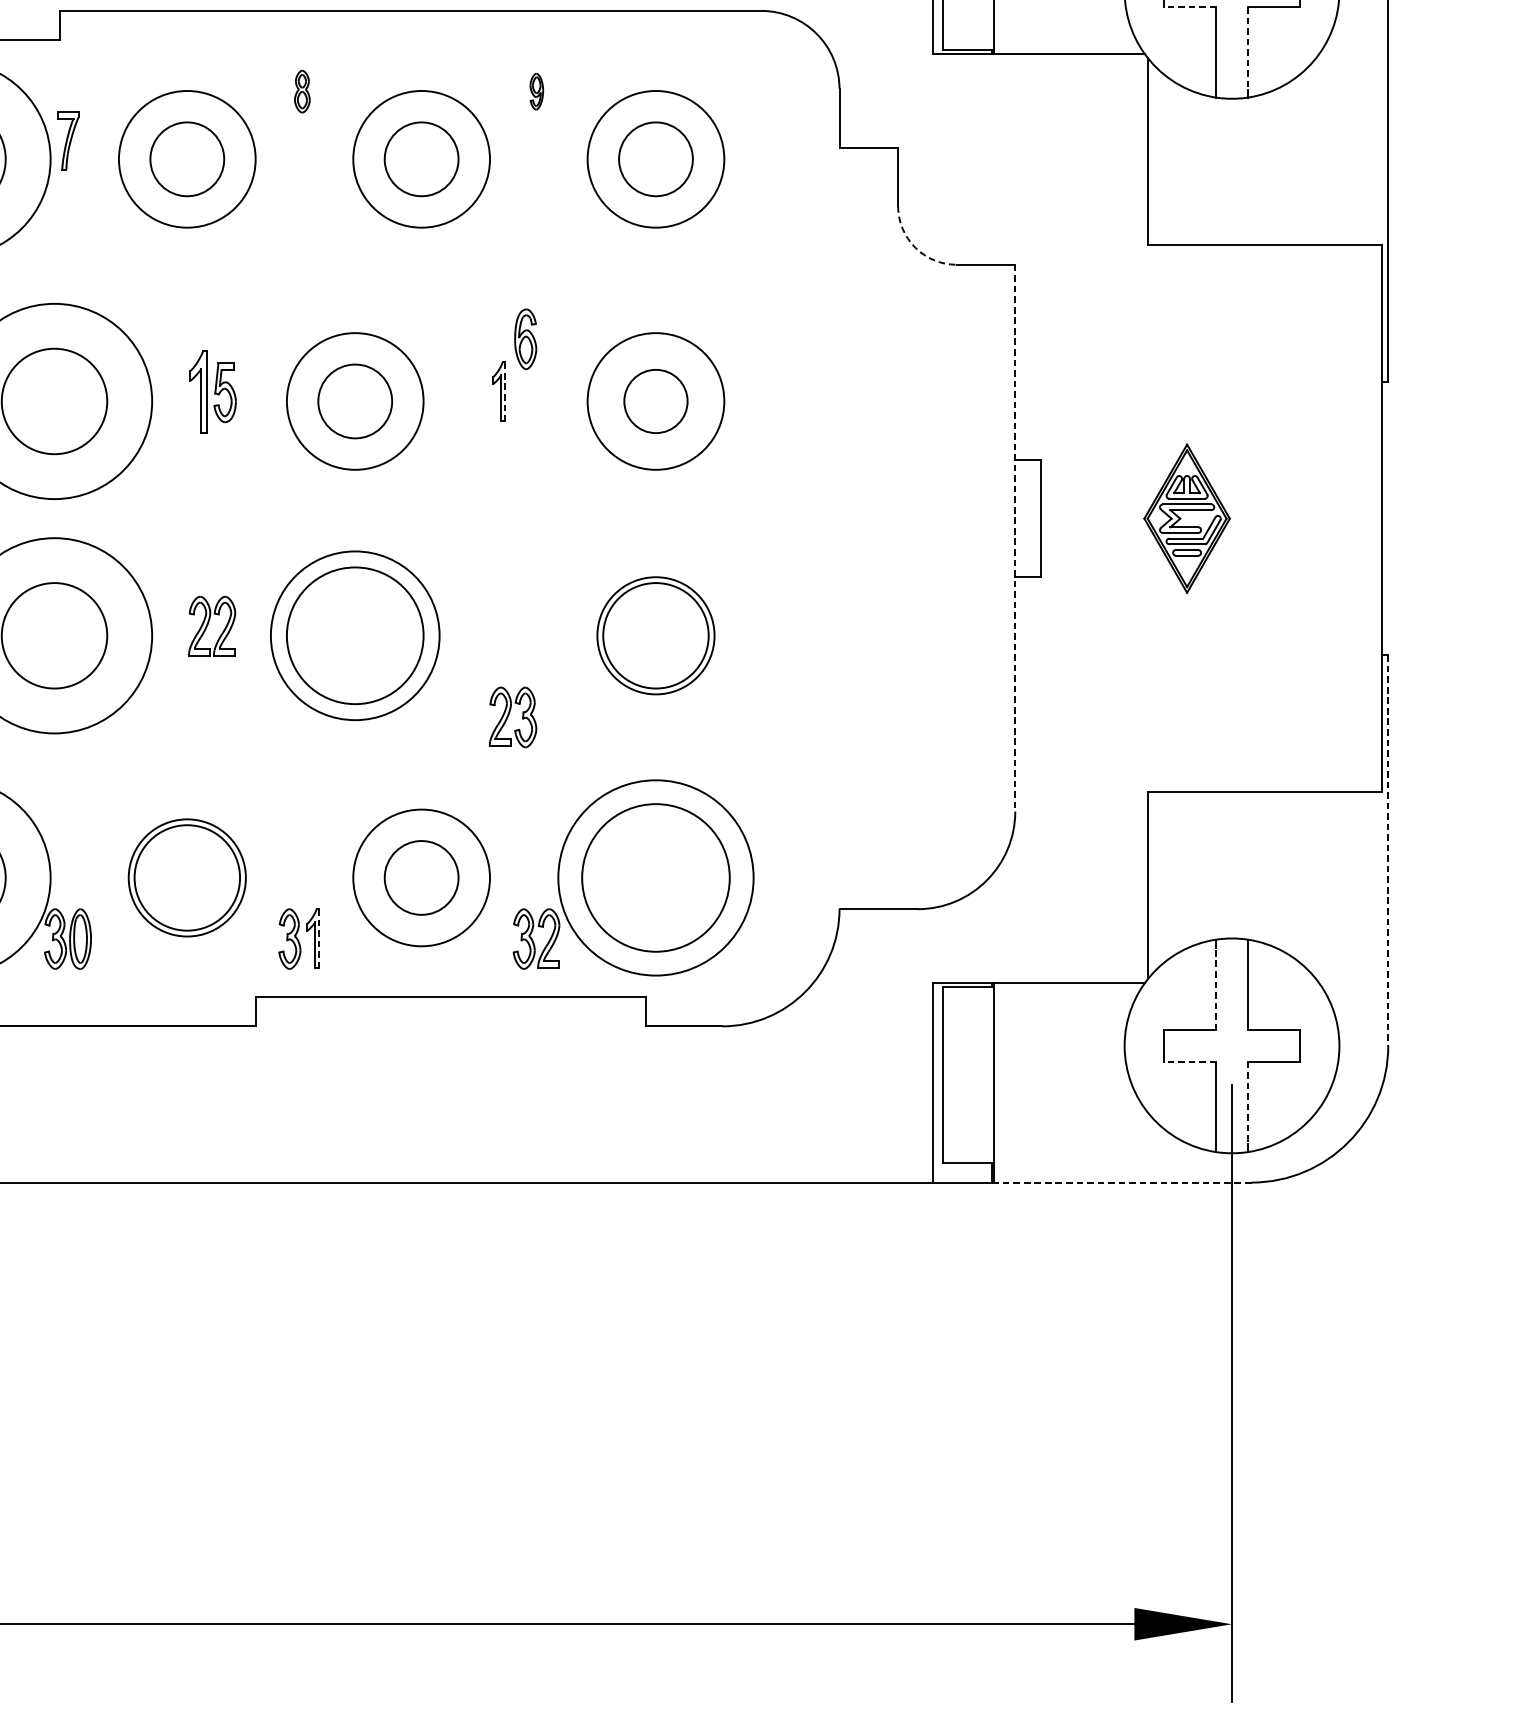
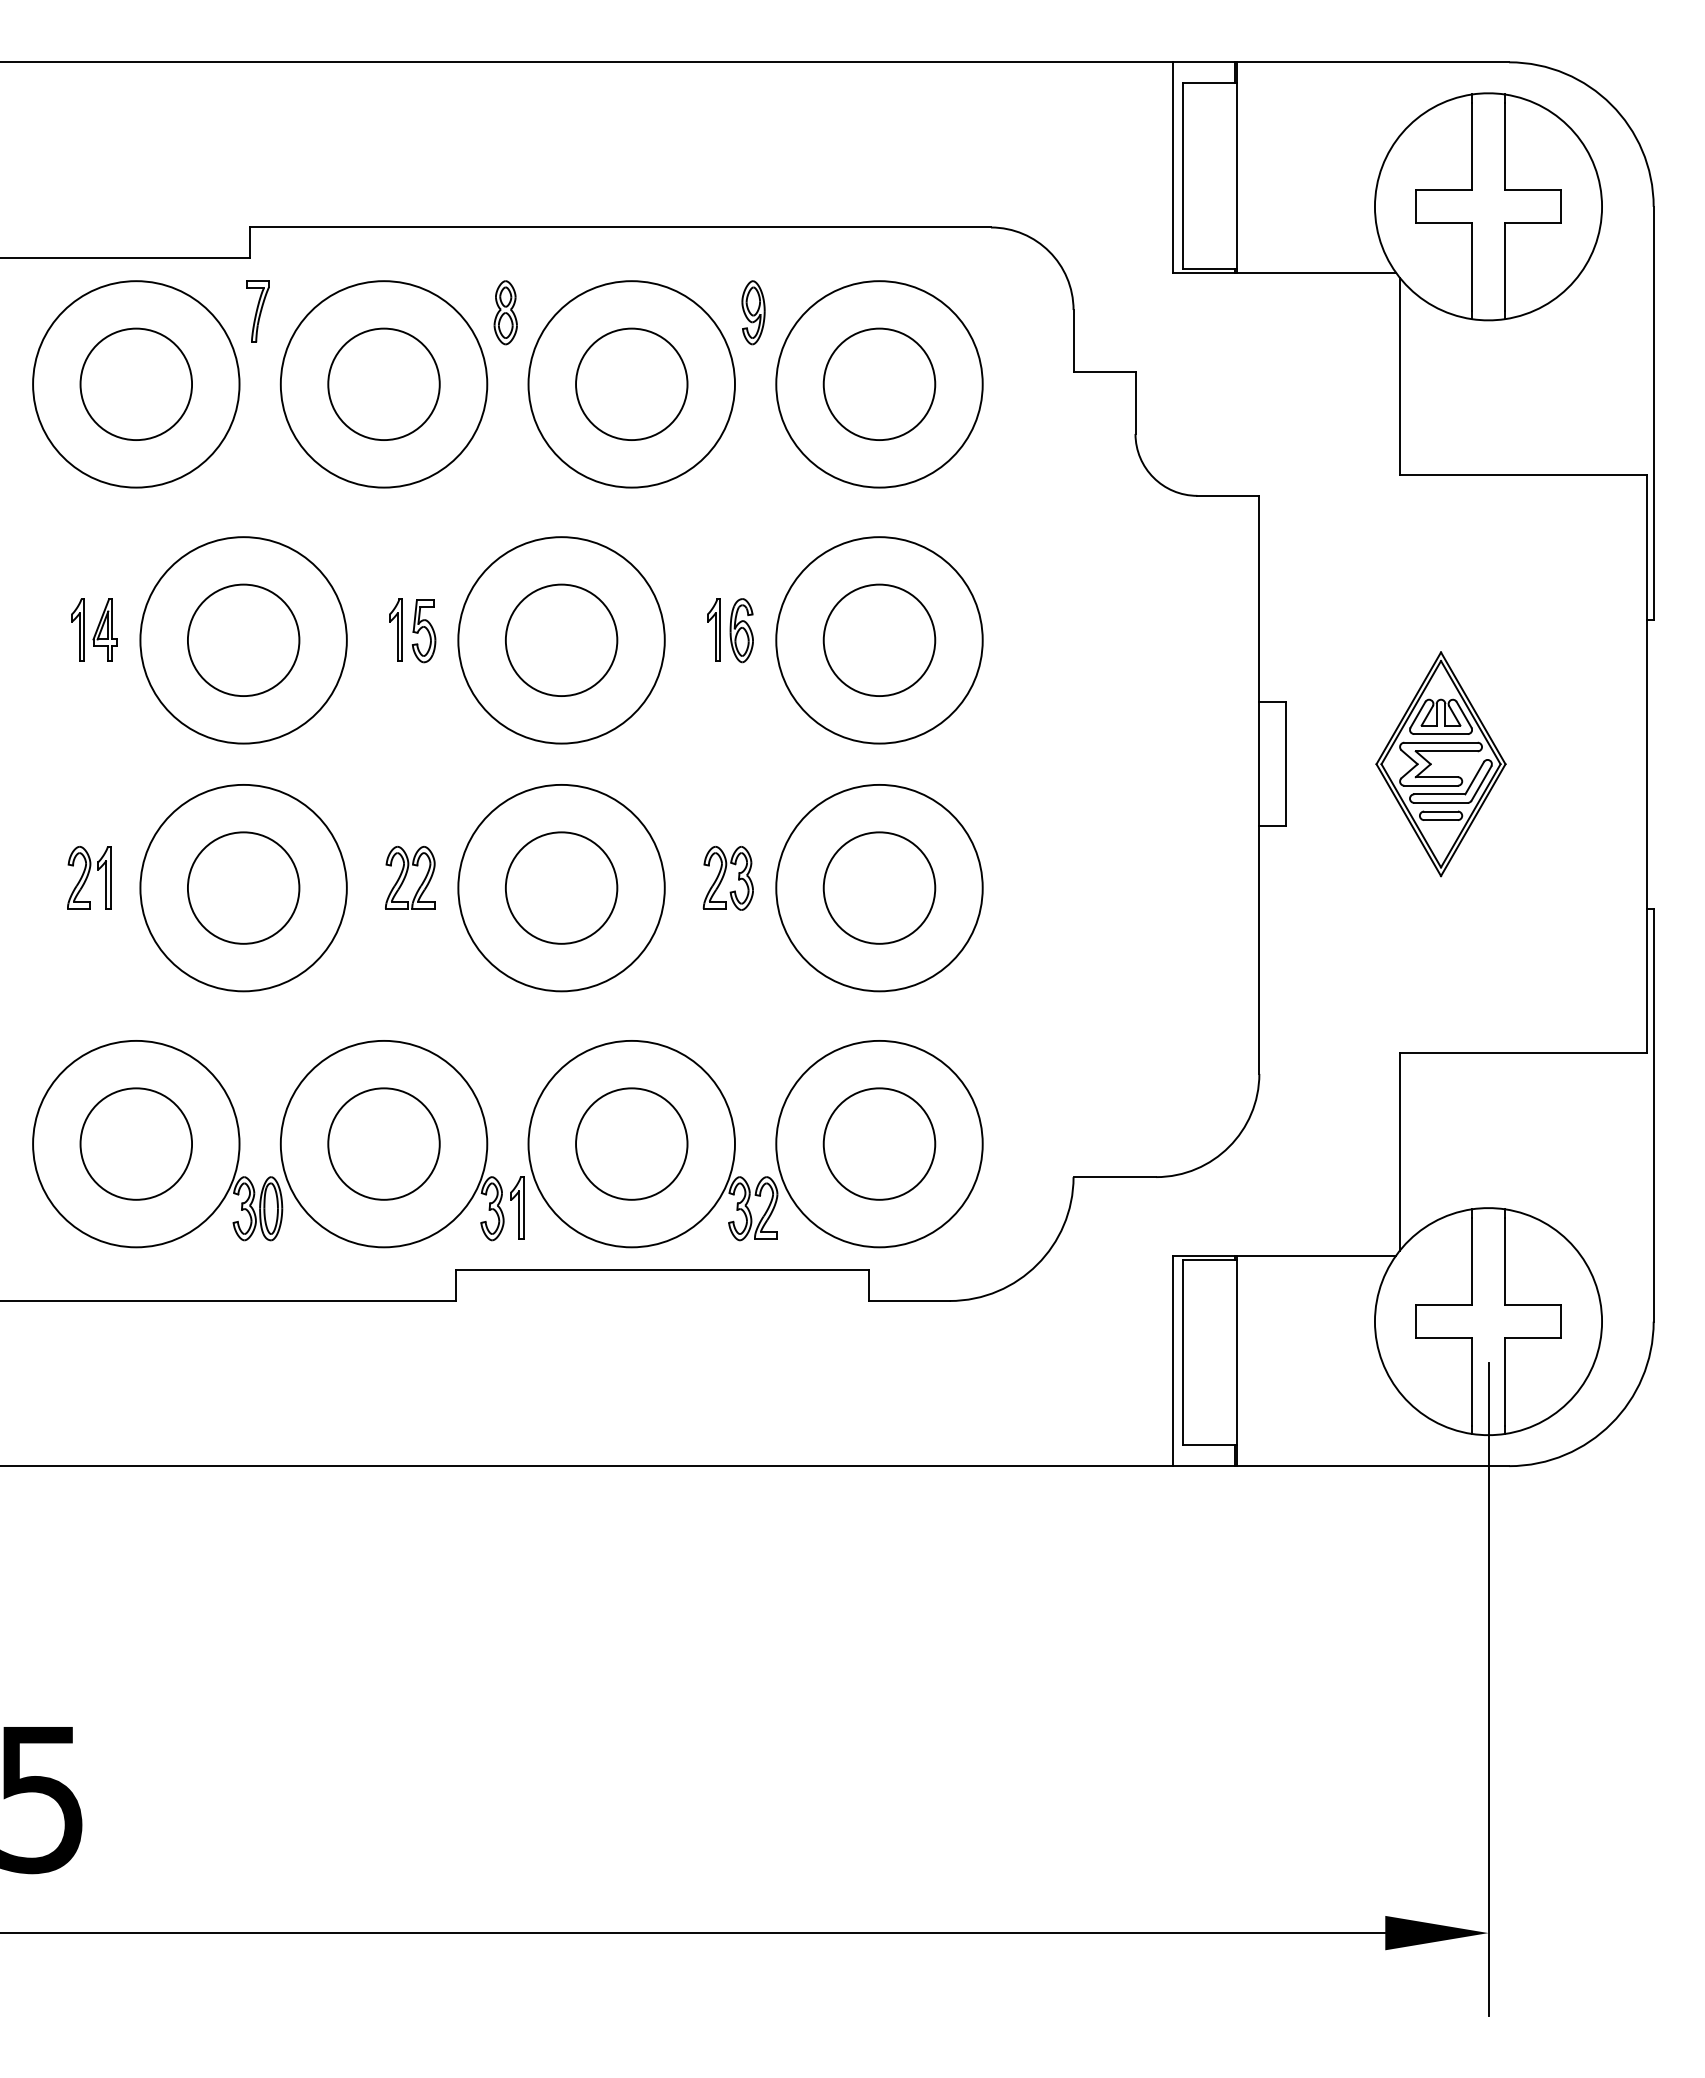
line: (1190, 7) -> (1444, 223), dashed -> solid
line: (1248, 48) -> (1505, 267), dashed -> solid
part: (302, 91) -> (505, 312), size x1.43
part: (536, 91) -> (753, 312), size x1.67
part: (67, 140) -> (257, 311), moved
circle: (186, 159) -> (383, 384), size x1.43
circle: (186, 159) -> (383, 384), size x1.43
circle: (421, 159) -> (631, 384), size x1.43
circle: (421, 159) -> (631, 384), size x1.43
circle: (655, 159) -> (879, 384), size x1.43
circle: (655, 159) -> (879, 384), size x1.43
arc: (915, 247) -> (1153, 477), dashed -> solid
part: (525, 339) -> (741, 630), moved
part: (198, 391) -> (395, 629), size x0.71
line: (505, 392) -> (720, 630), dashed -> solid
circle: (355, 401) -> (561, 640), size x1.43
circle: (355, 401) -> (561, 640), size x1.43
circle: (655, 401) -> (879, 640), size x1.43
circle: (655, 401) -> (879, 640), size x1.67
part: (1186, 518) -> (1440, 764), size x1.43
line: (1015, 538) -> (1259, 785), dashed -> solid
circle: (355, 635) -> (561, 887), size x0.62
circle: (355, 635) -> (561, 887), size x1.43
circle: (655, 635) -> (879, 887), size x1.67
part: (512, 717) -> (727, 878), moved
line: (1388, 850) -> (1653, 1115), dashed -> solid
circle: (186, 877) -> (383, 1143), size x1.67
circle: (421, 877) -> (631, 1143), size x1.43
circle: (421, 877) -> (631, 1143), size x1.43
circle: (655, 877) -> (879, 1143), size x0.71
line: (319, 938) -> (523, 1208), dashed -> solid
line: (1216, 989) -> (1472, 1261), dashed -> solid
line: (1190, 1061) -> (1444, 1338), dashed -> solid
line: (1248, 1102) -> (1505, 1381), dashed -> solid
line: (1122, 1182) -> (1372, 1466), dashed -> solid

